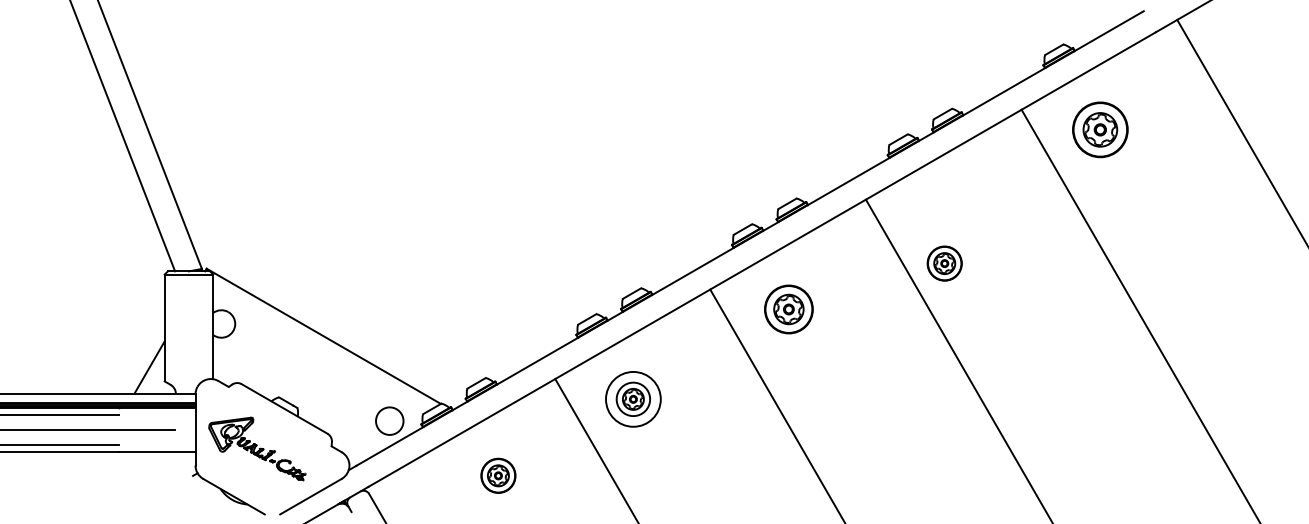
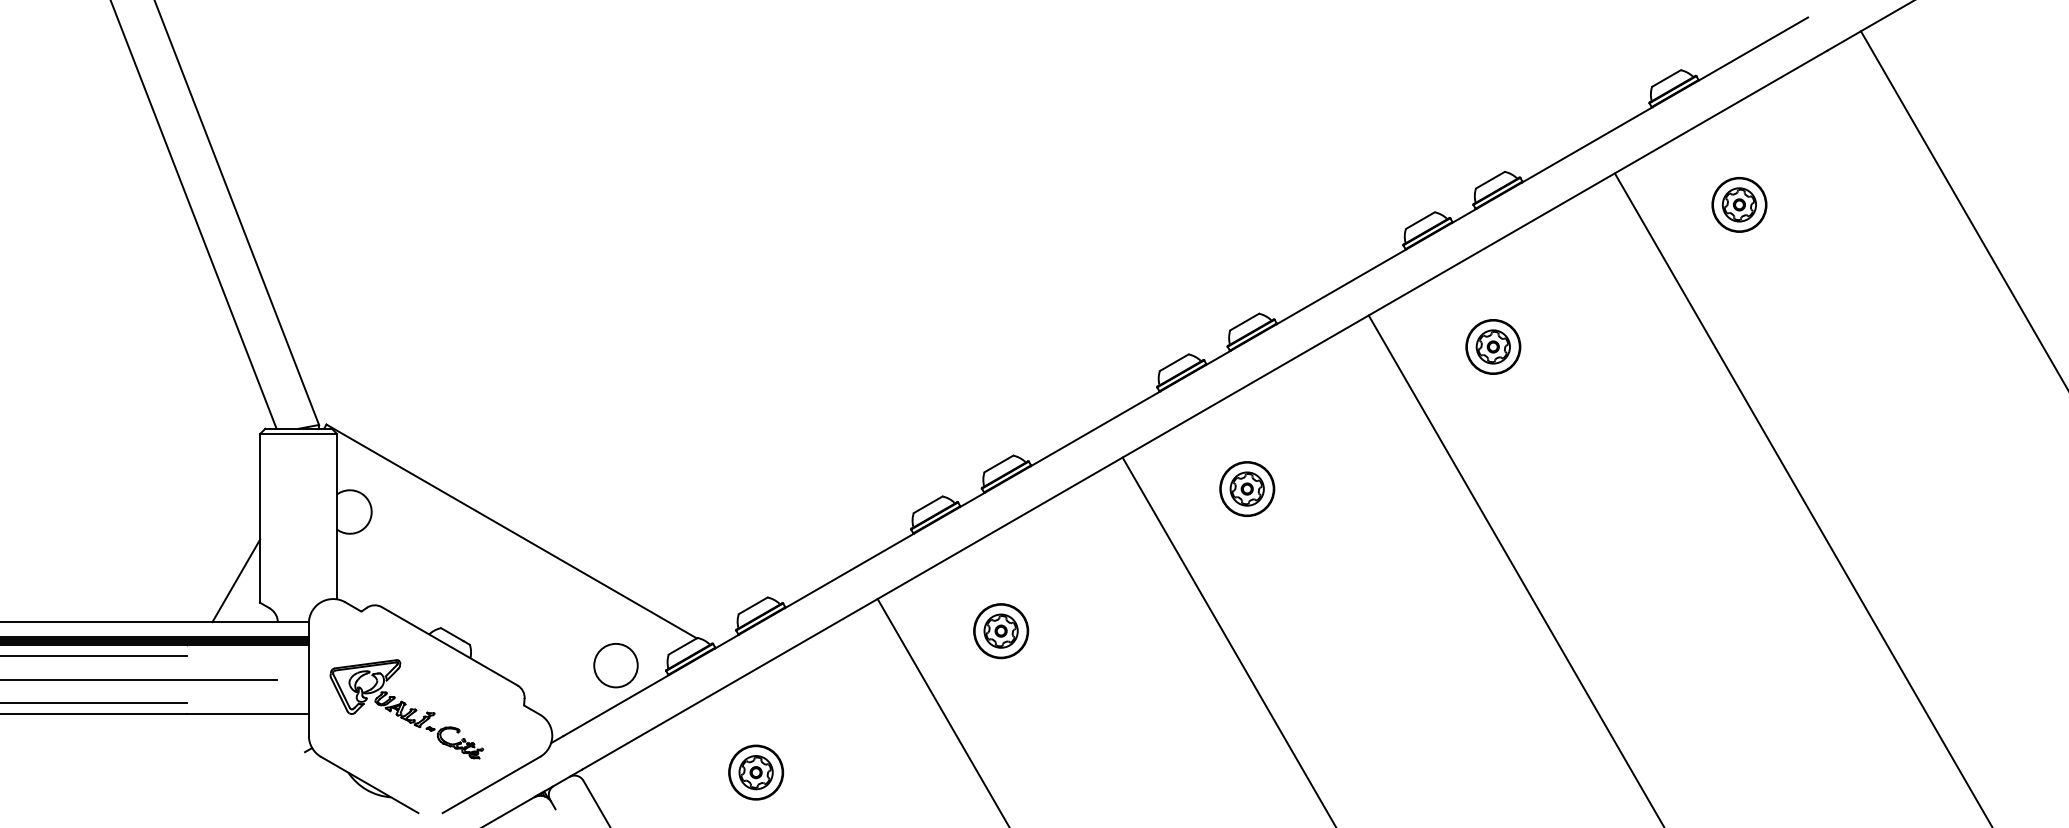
part: (1100, 129) -> (1739, 204), size x0.62
part: (944, 263) -> (1492, 346), moved
part: (789, 309) -> (1247, 489), size x0.71
circle: (633, 399) -> (1001, 631), size x0.62
part: (498, 475) -> (756, 772), moved

